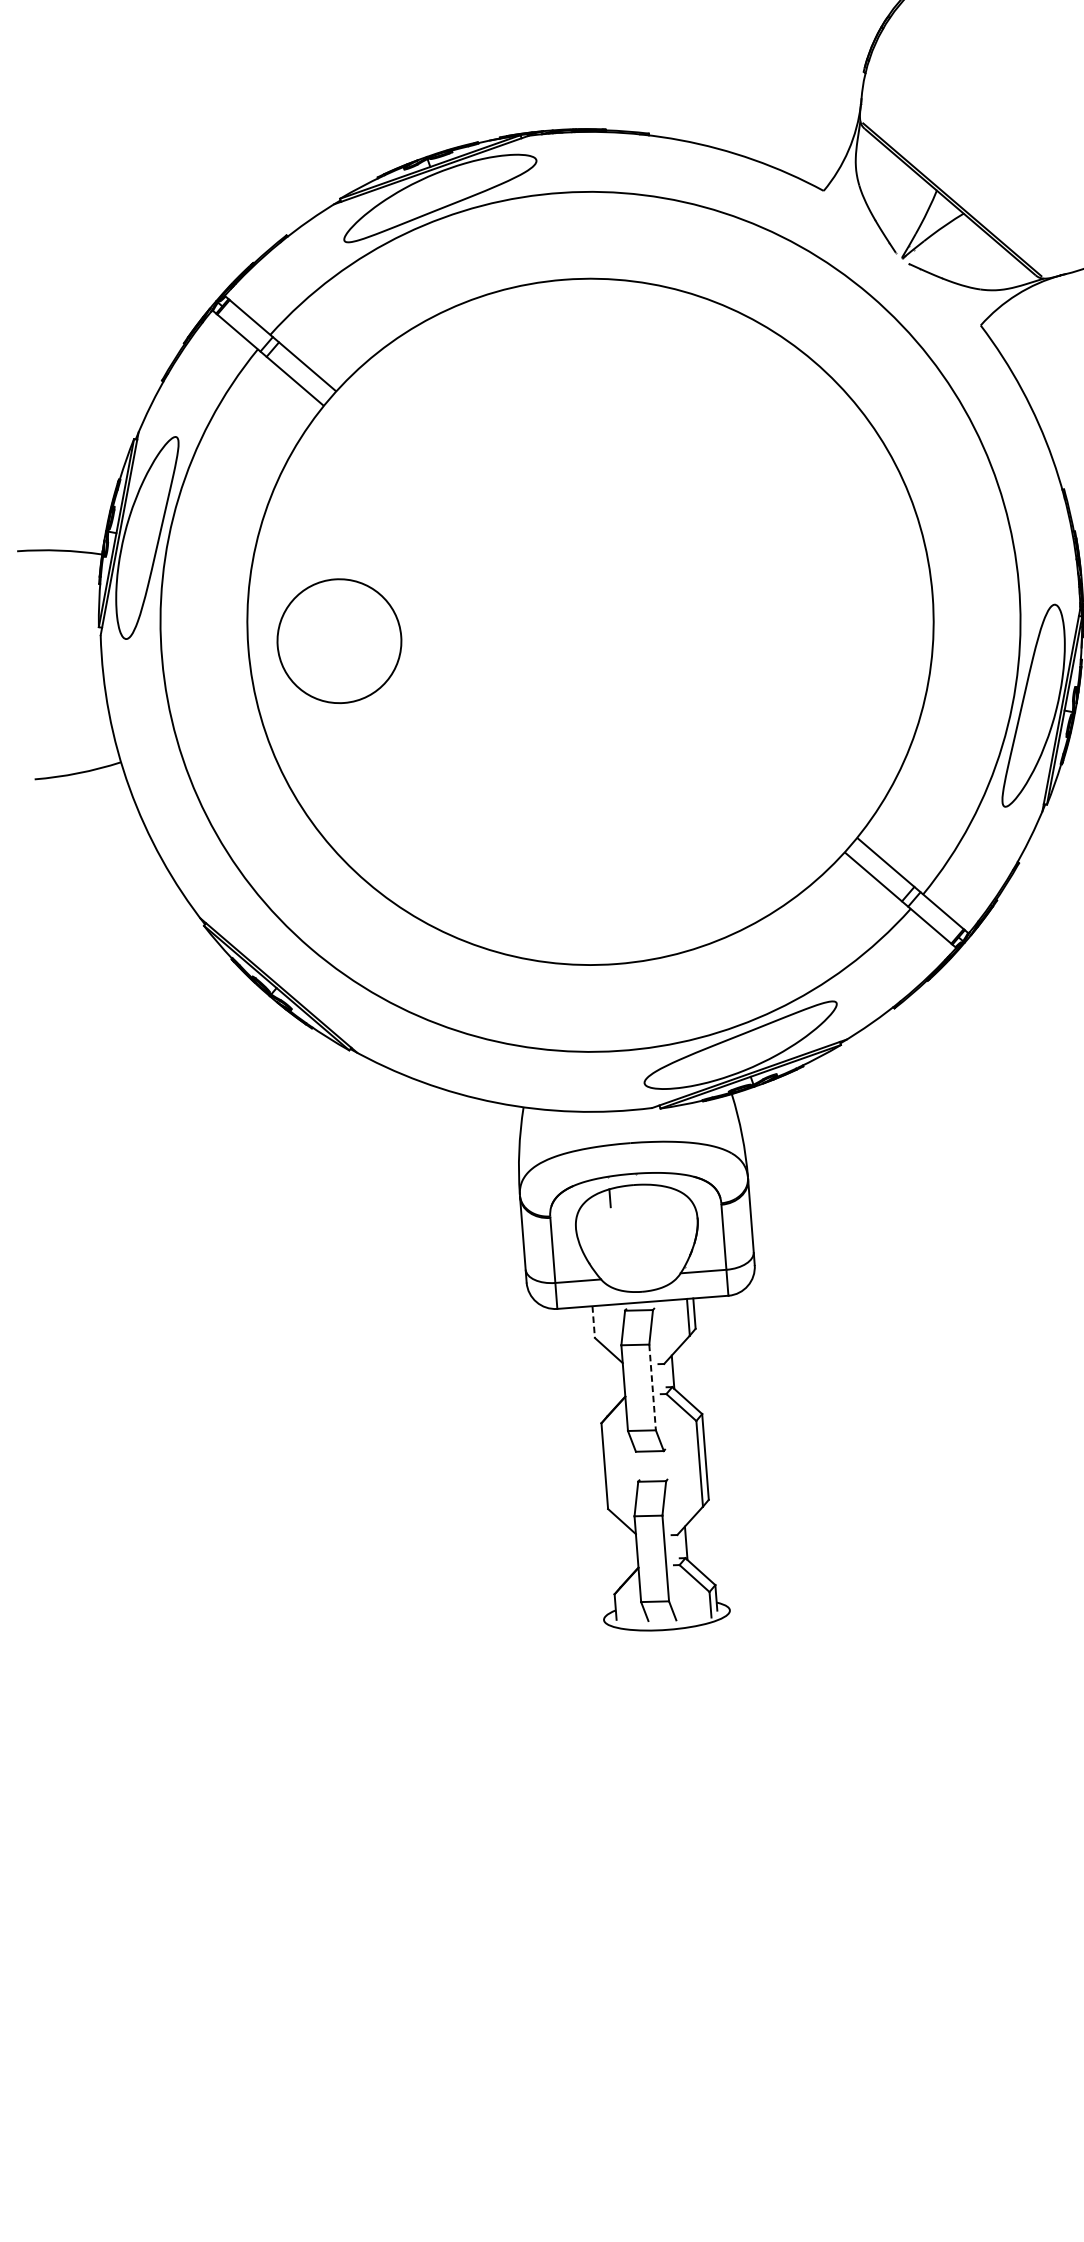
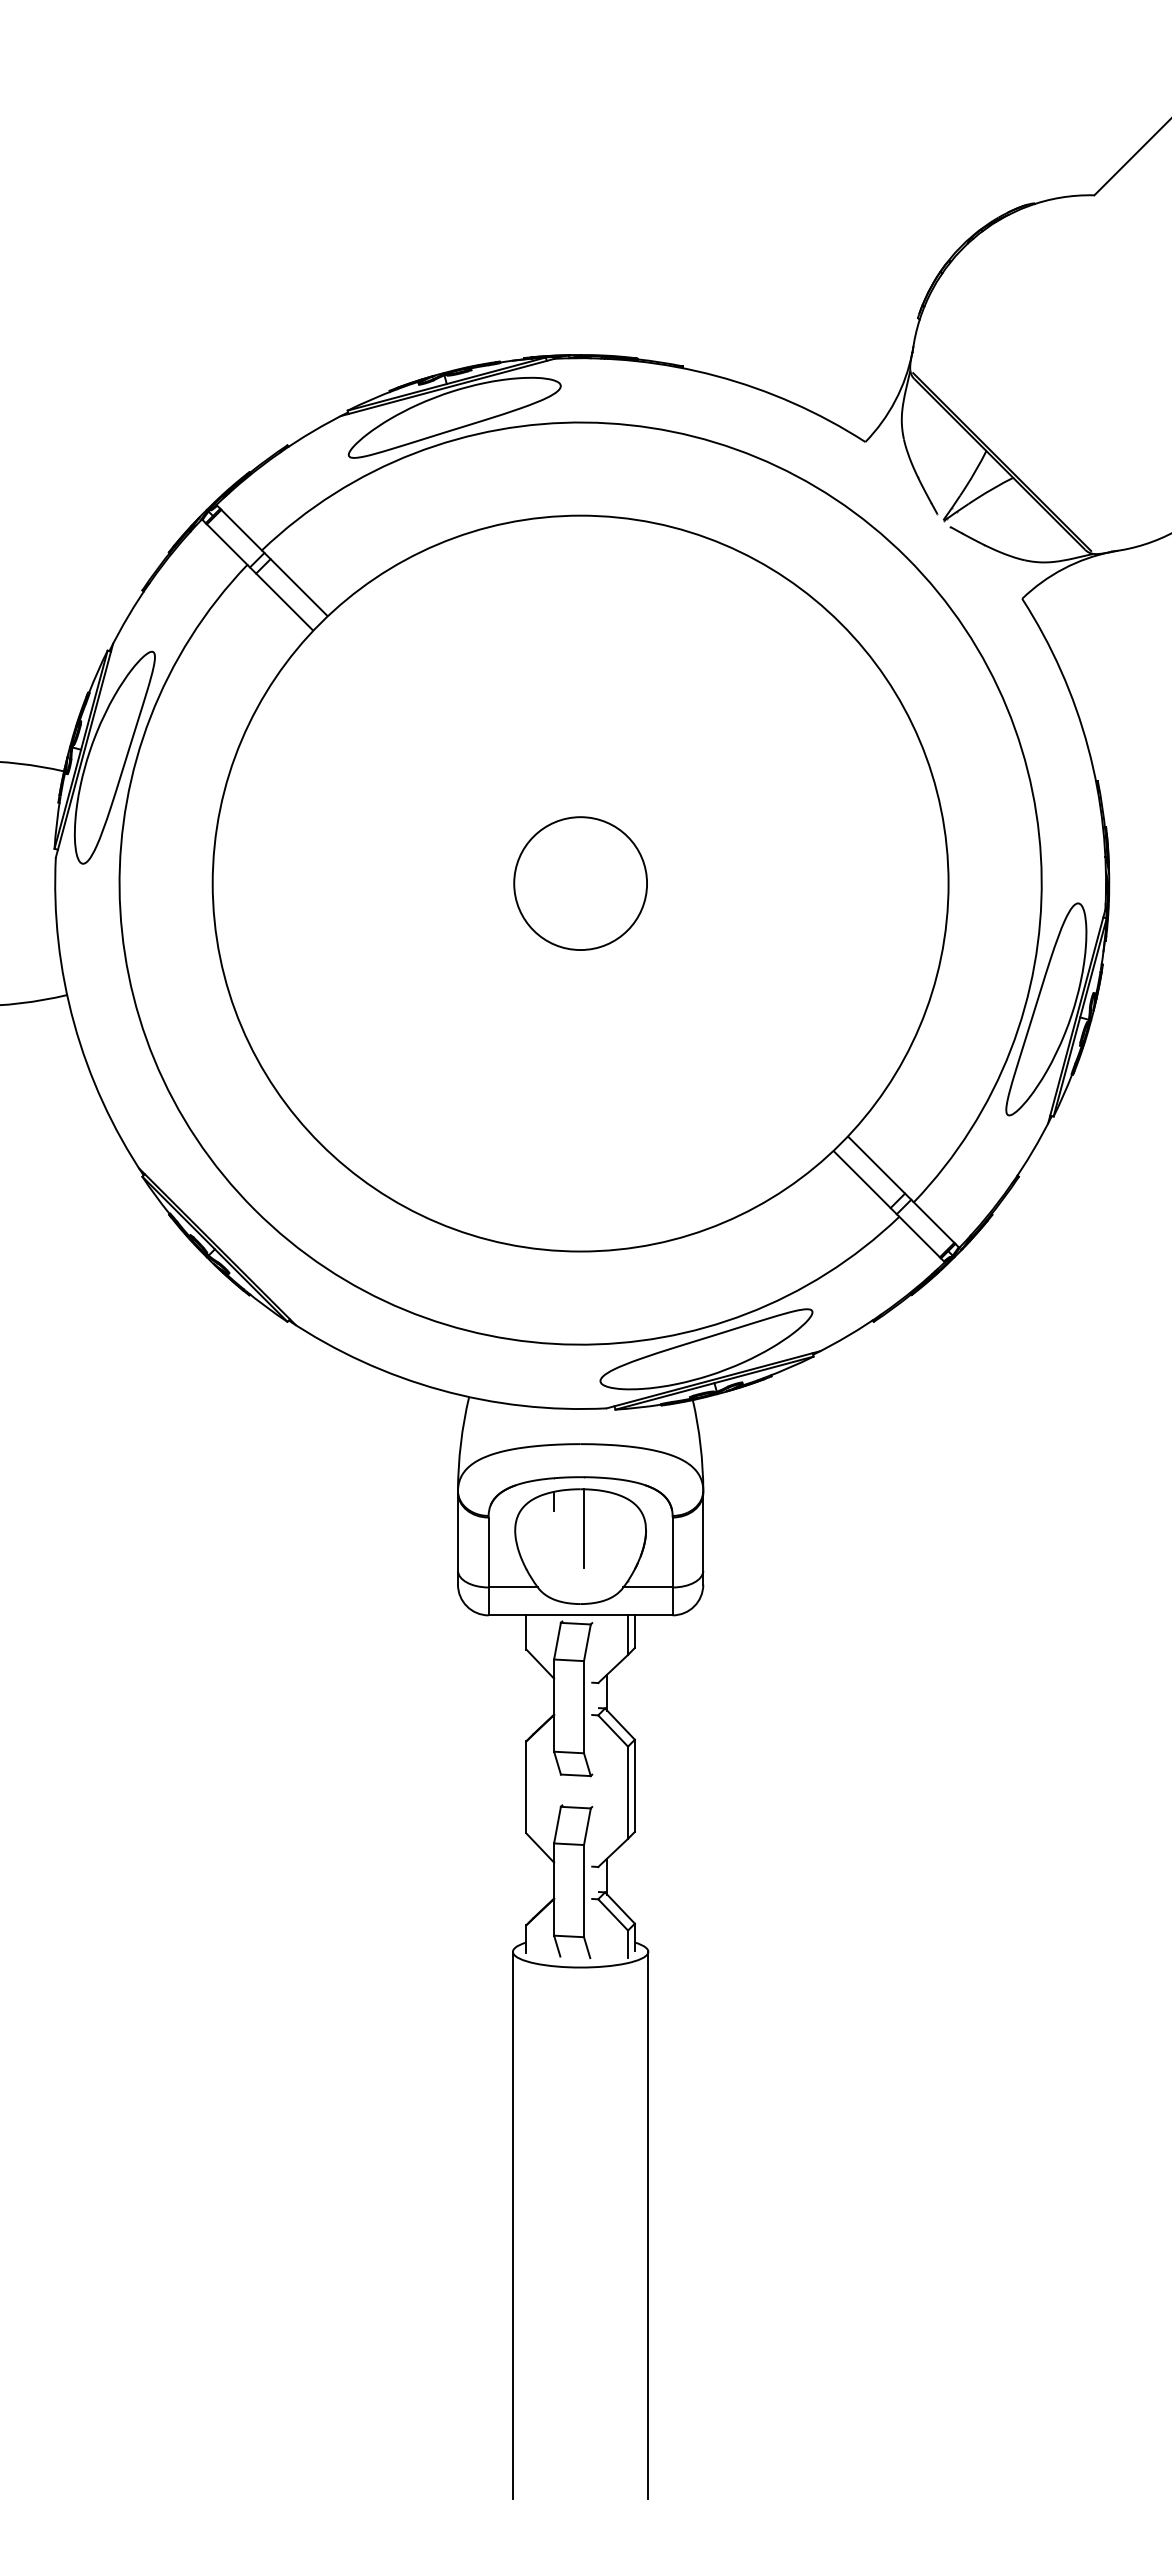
circle: (339, 641) -> (580, 883), moved
line: (640, 1221) -> (584, 1528), added
line: (593, 1322) -> (526, 1632), dashed -> solid
line: (653, 1387) -> (584, 1707), dashed -> solid
line: (749, 1863) -> (648, 2224), added
line: (623, 1873) -> (512, 2224), added

